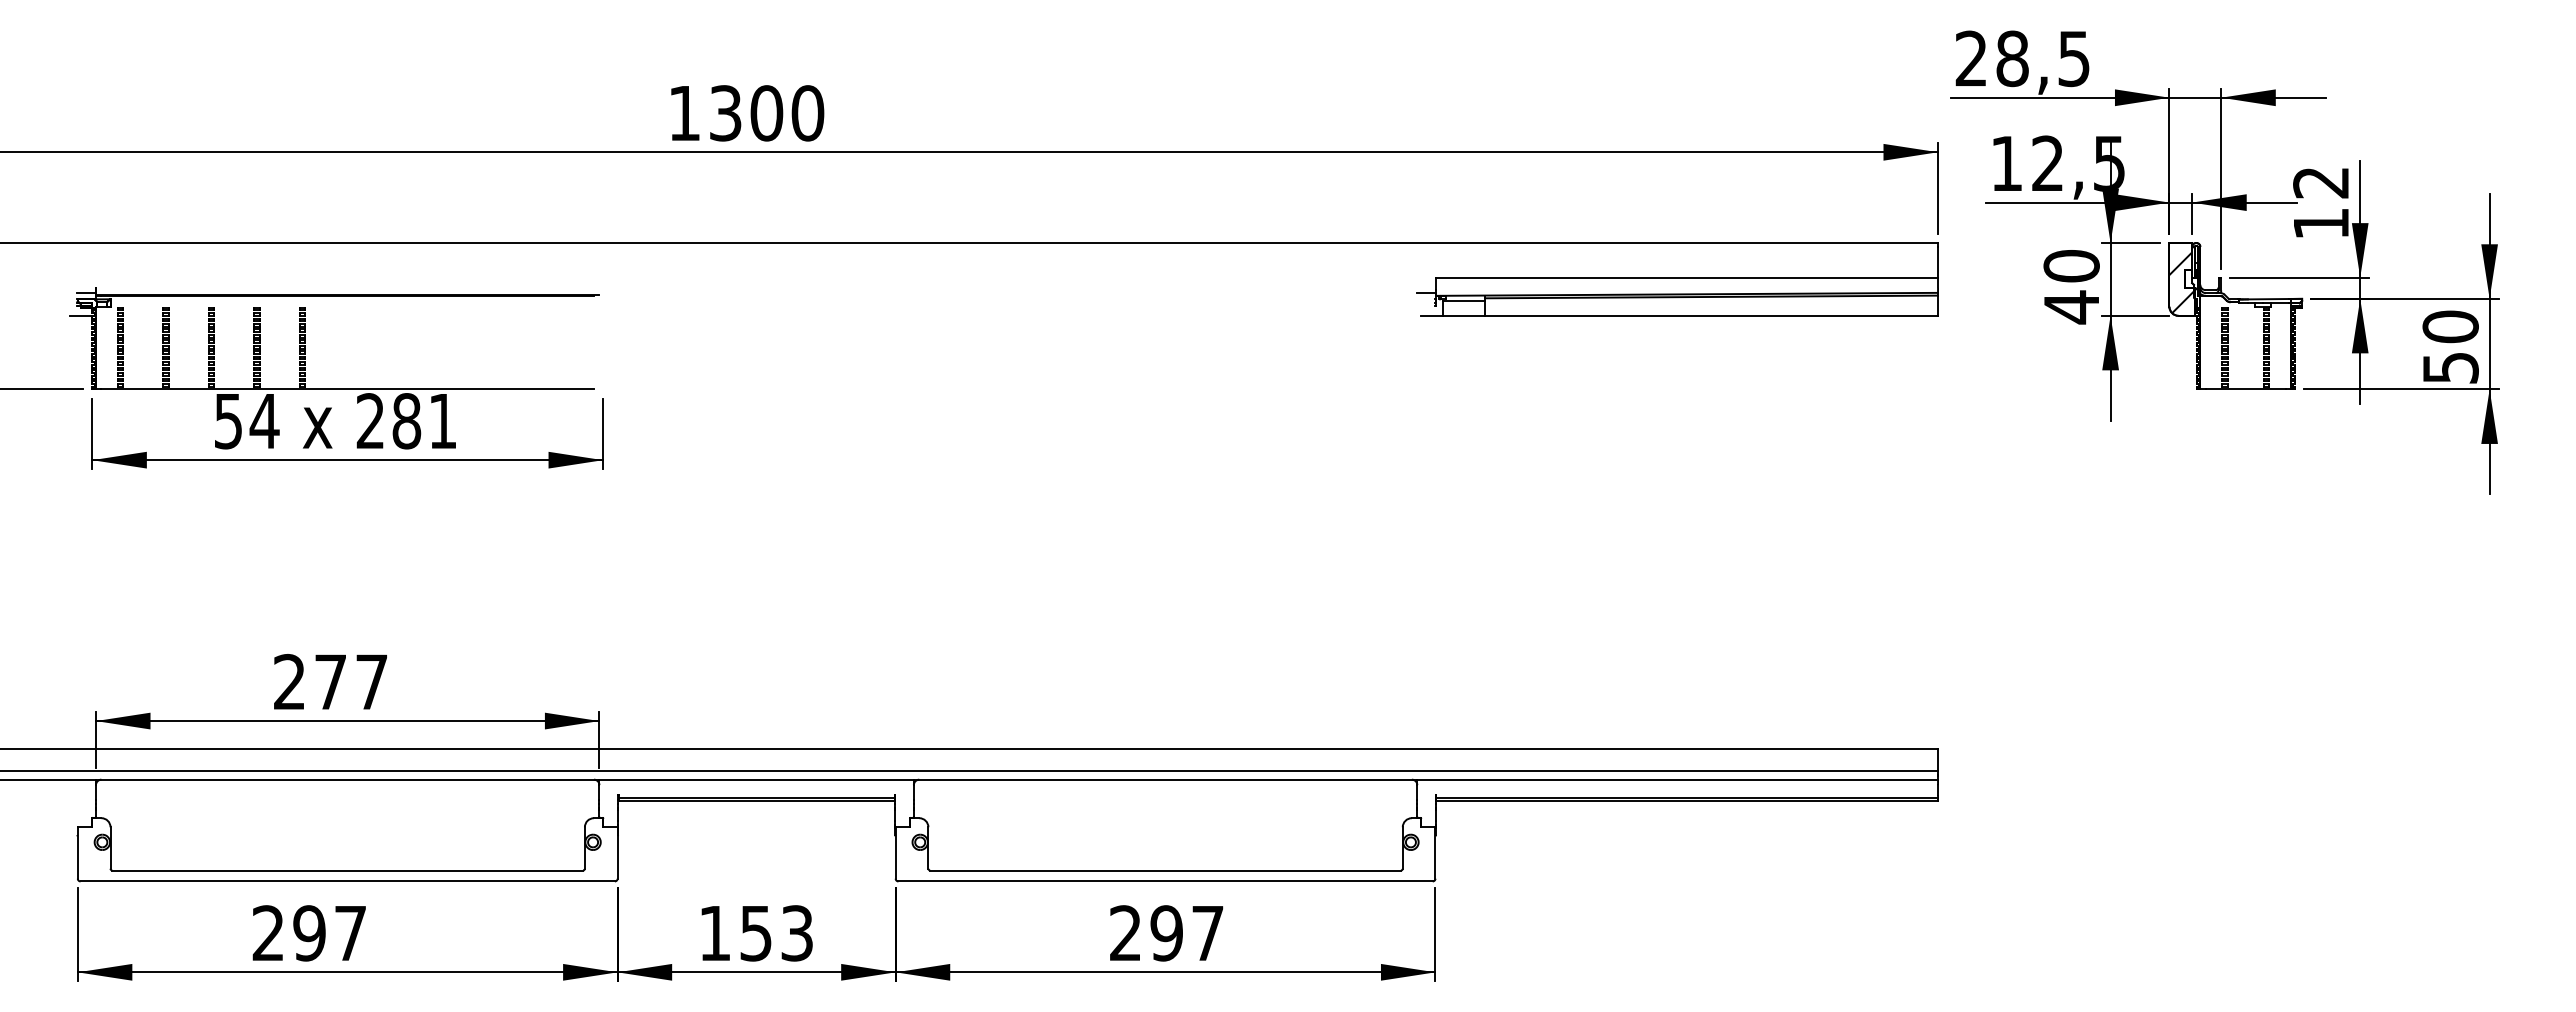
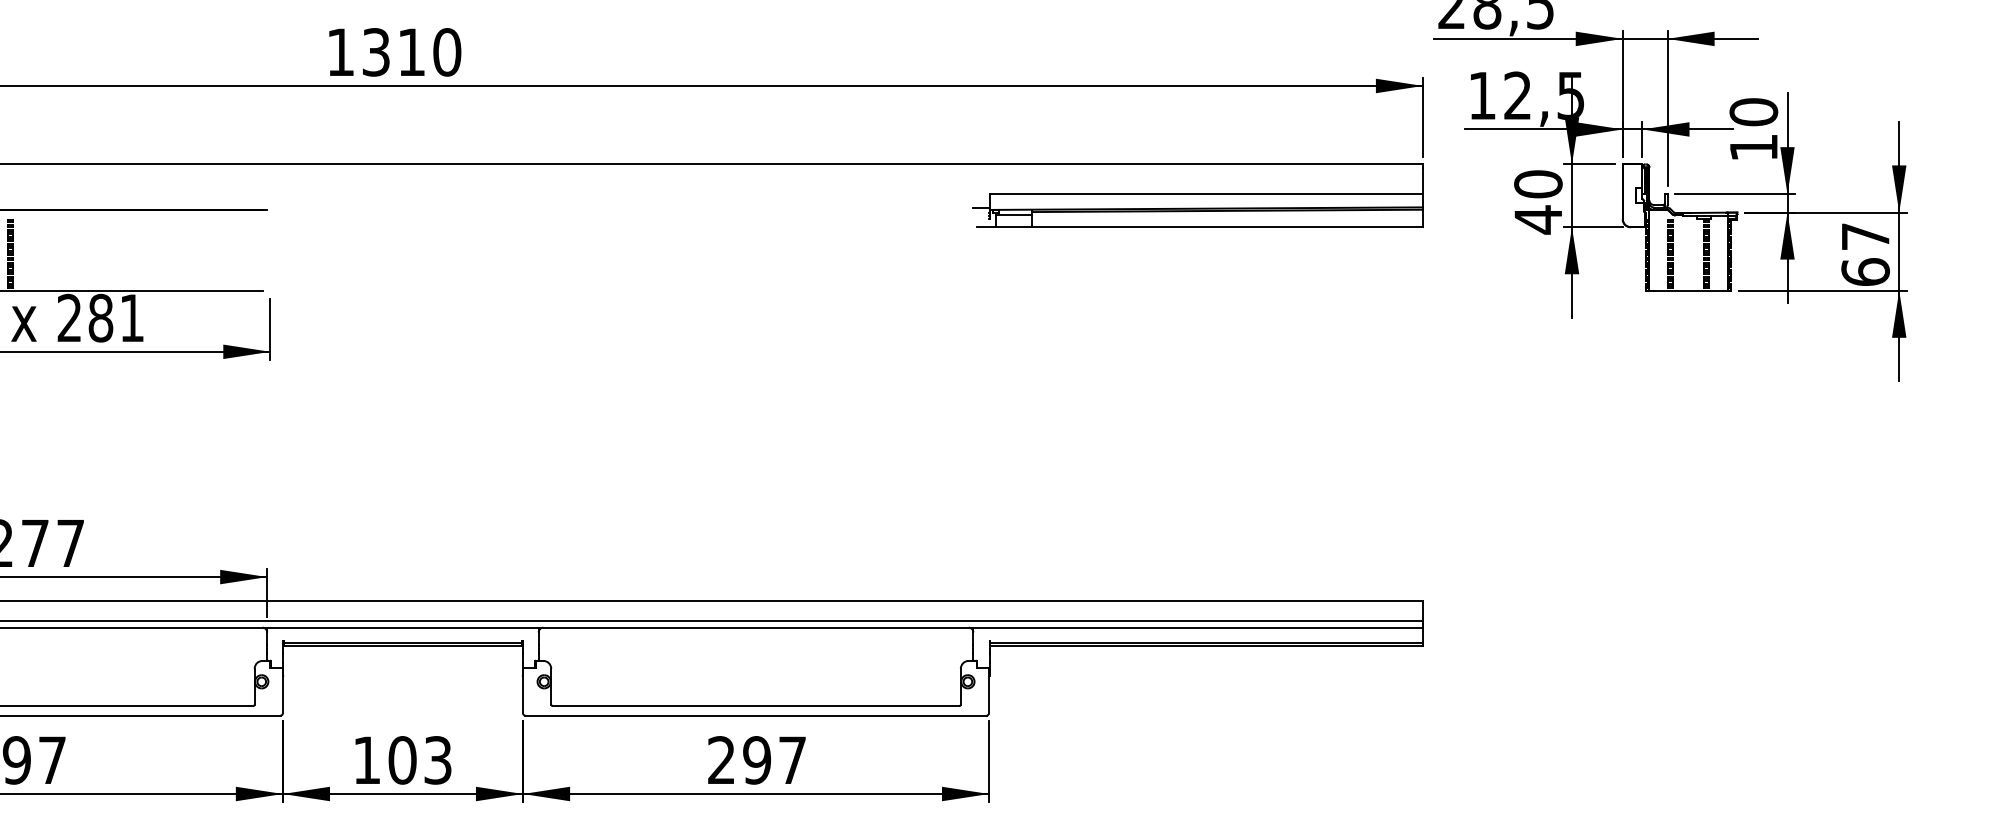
text: (766, 113) -> (411, 52), 1300 -> 1310
text: (2321, 182) -> (1754, 112), 12 -> 10
hatch: (2181, 282) -> (1633, 198), removed
text: (2450, 346) -> (1865, 253), 50 -> 67
text: (756, 933) -> (402, 760), 153 -> 103

